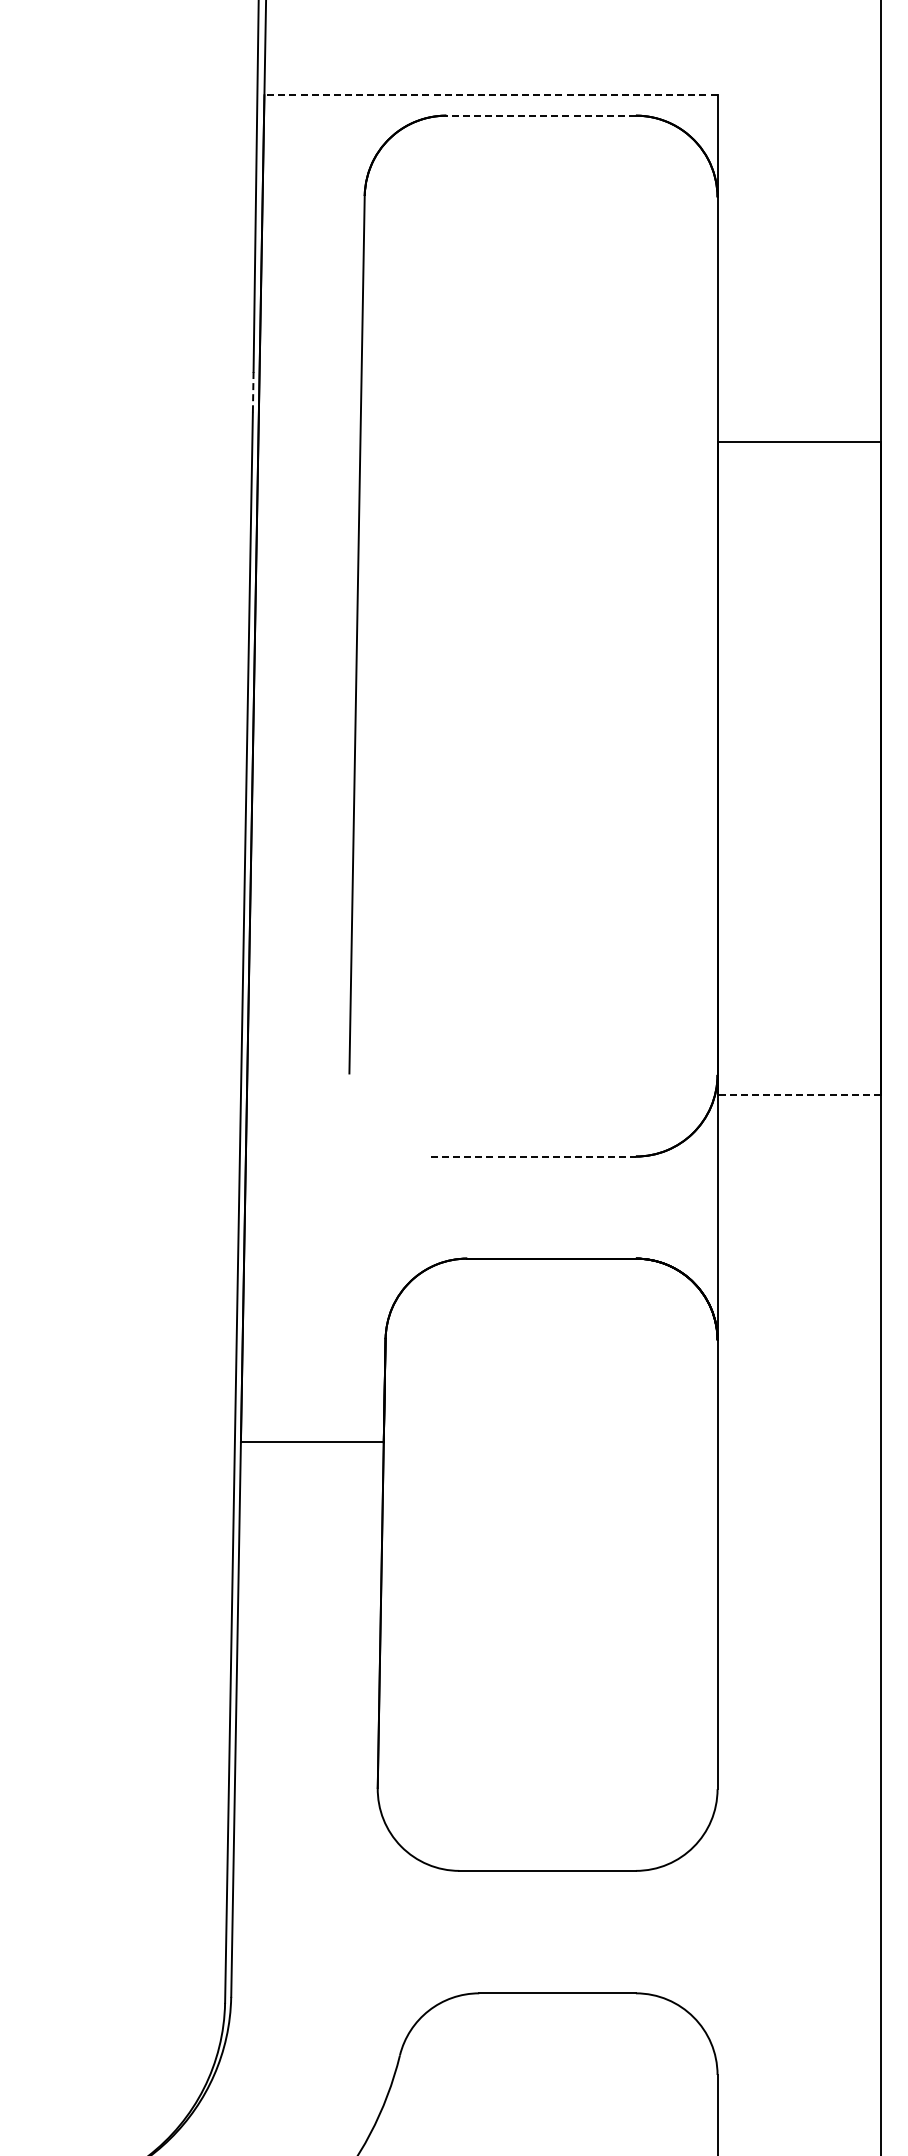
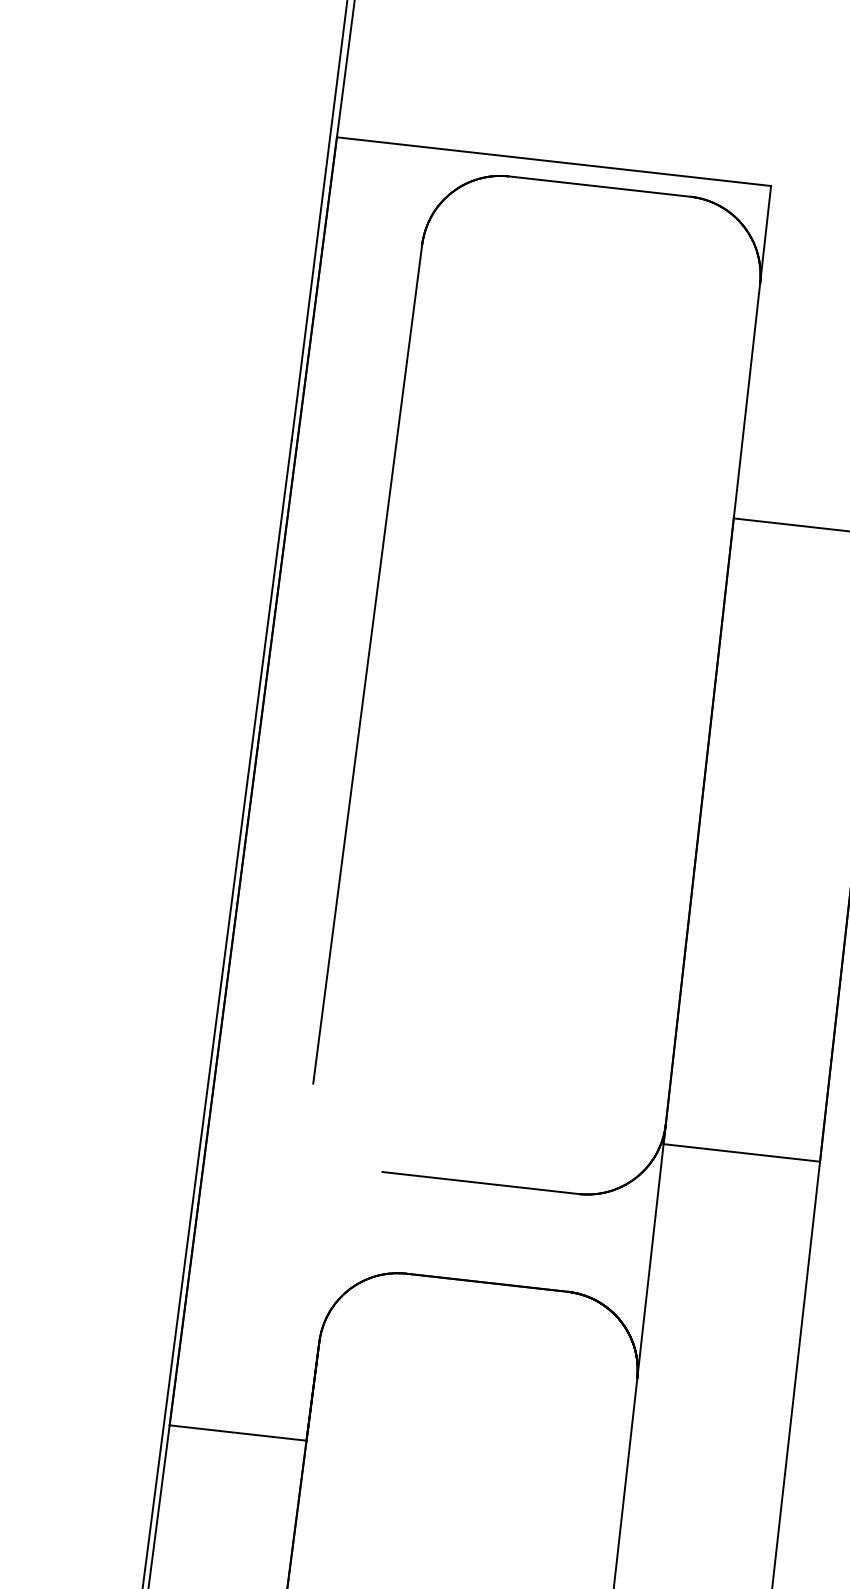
line: (491, 95) -> (554, 161), dashed -> solid
line: (541, 115) -> (600, 186), dashed -> solid
line: (253, 392) -> (294, 420), dashed -> solid
line: (799, 1095) -> (742, 1153), dashed -> solid
line: (533, 1156) -> (480, 1182), dashed -> solid

